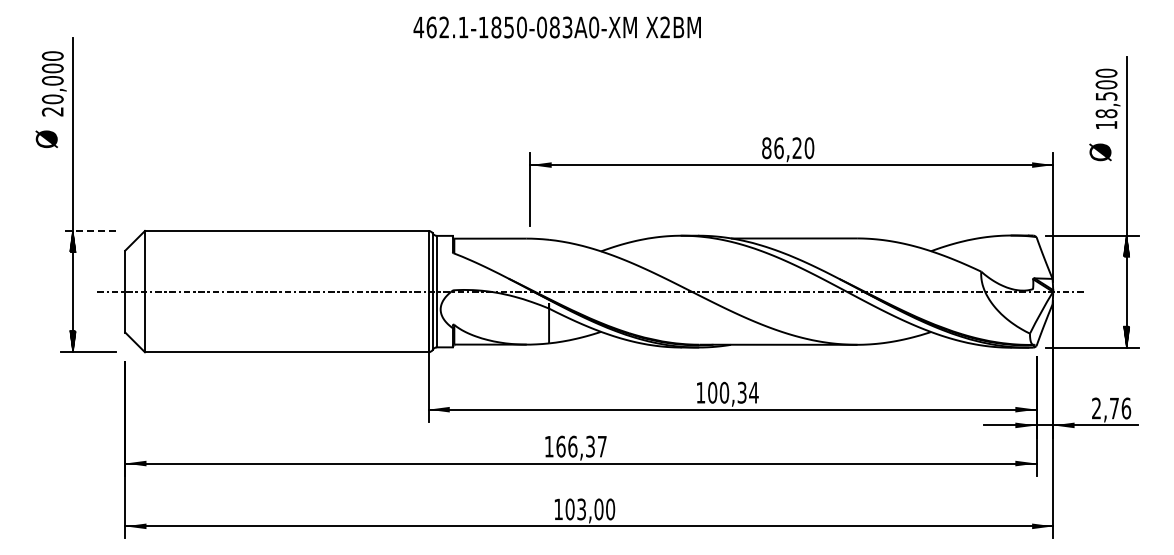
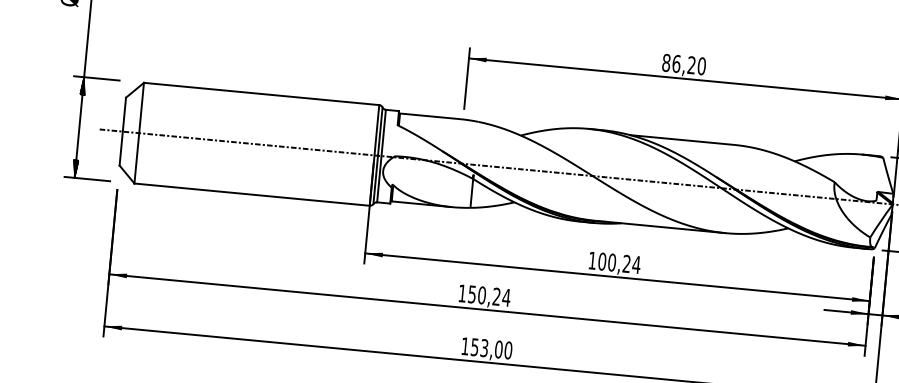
line: (87, 230) -> (96, 77), dashed -> solid
text: (741, 392) -> (626, 263), 100,34 -> 100,24
text: (581, 446) -> (489, 295), 166,37 -> 150,24
text: (569, 509) -> (474, 347), 103,00 -> 153,00

